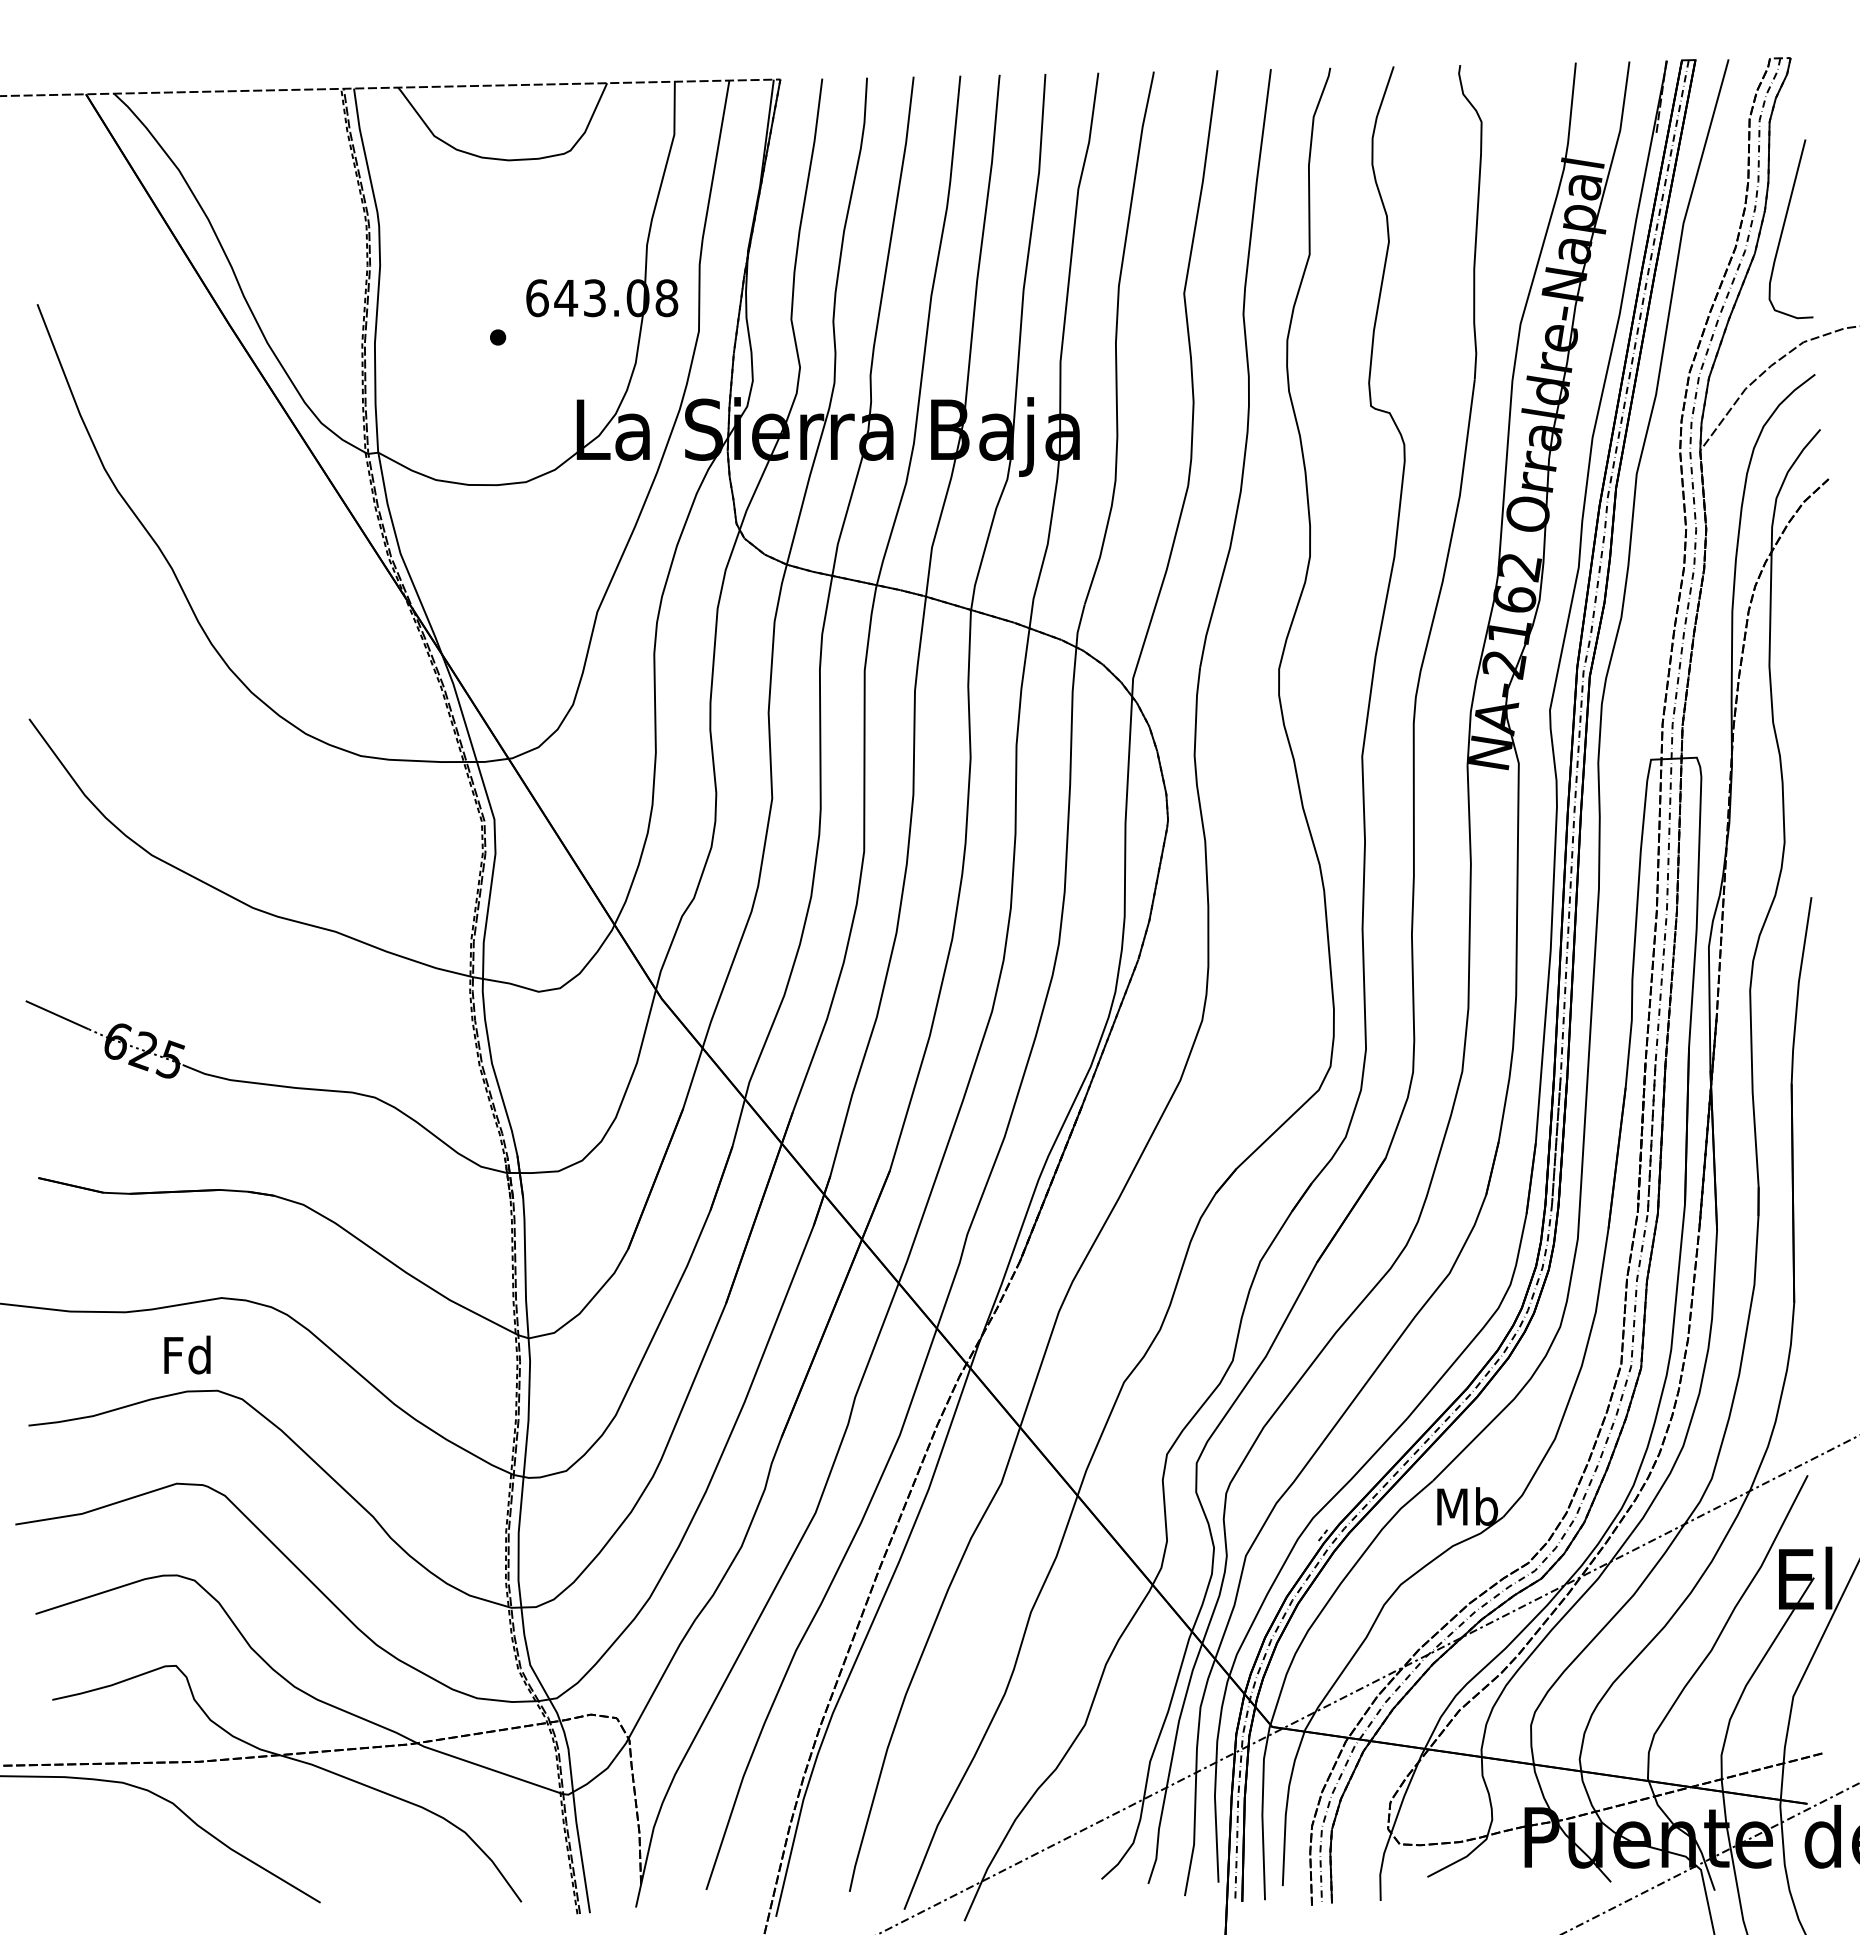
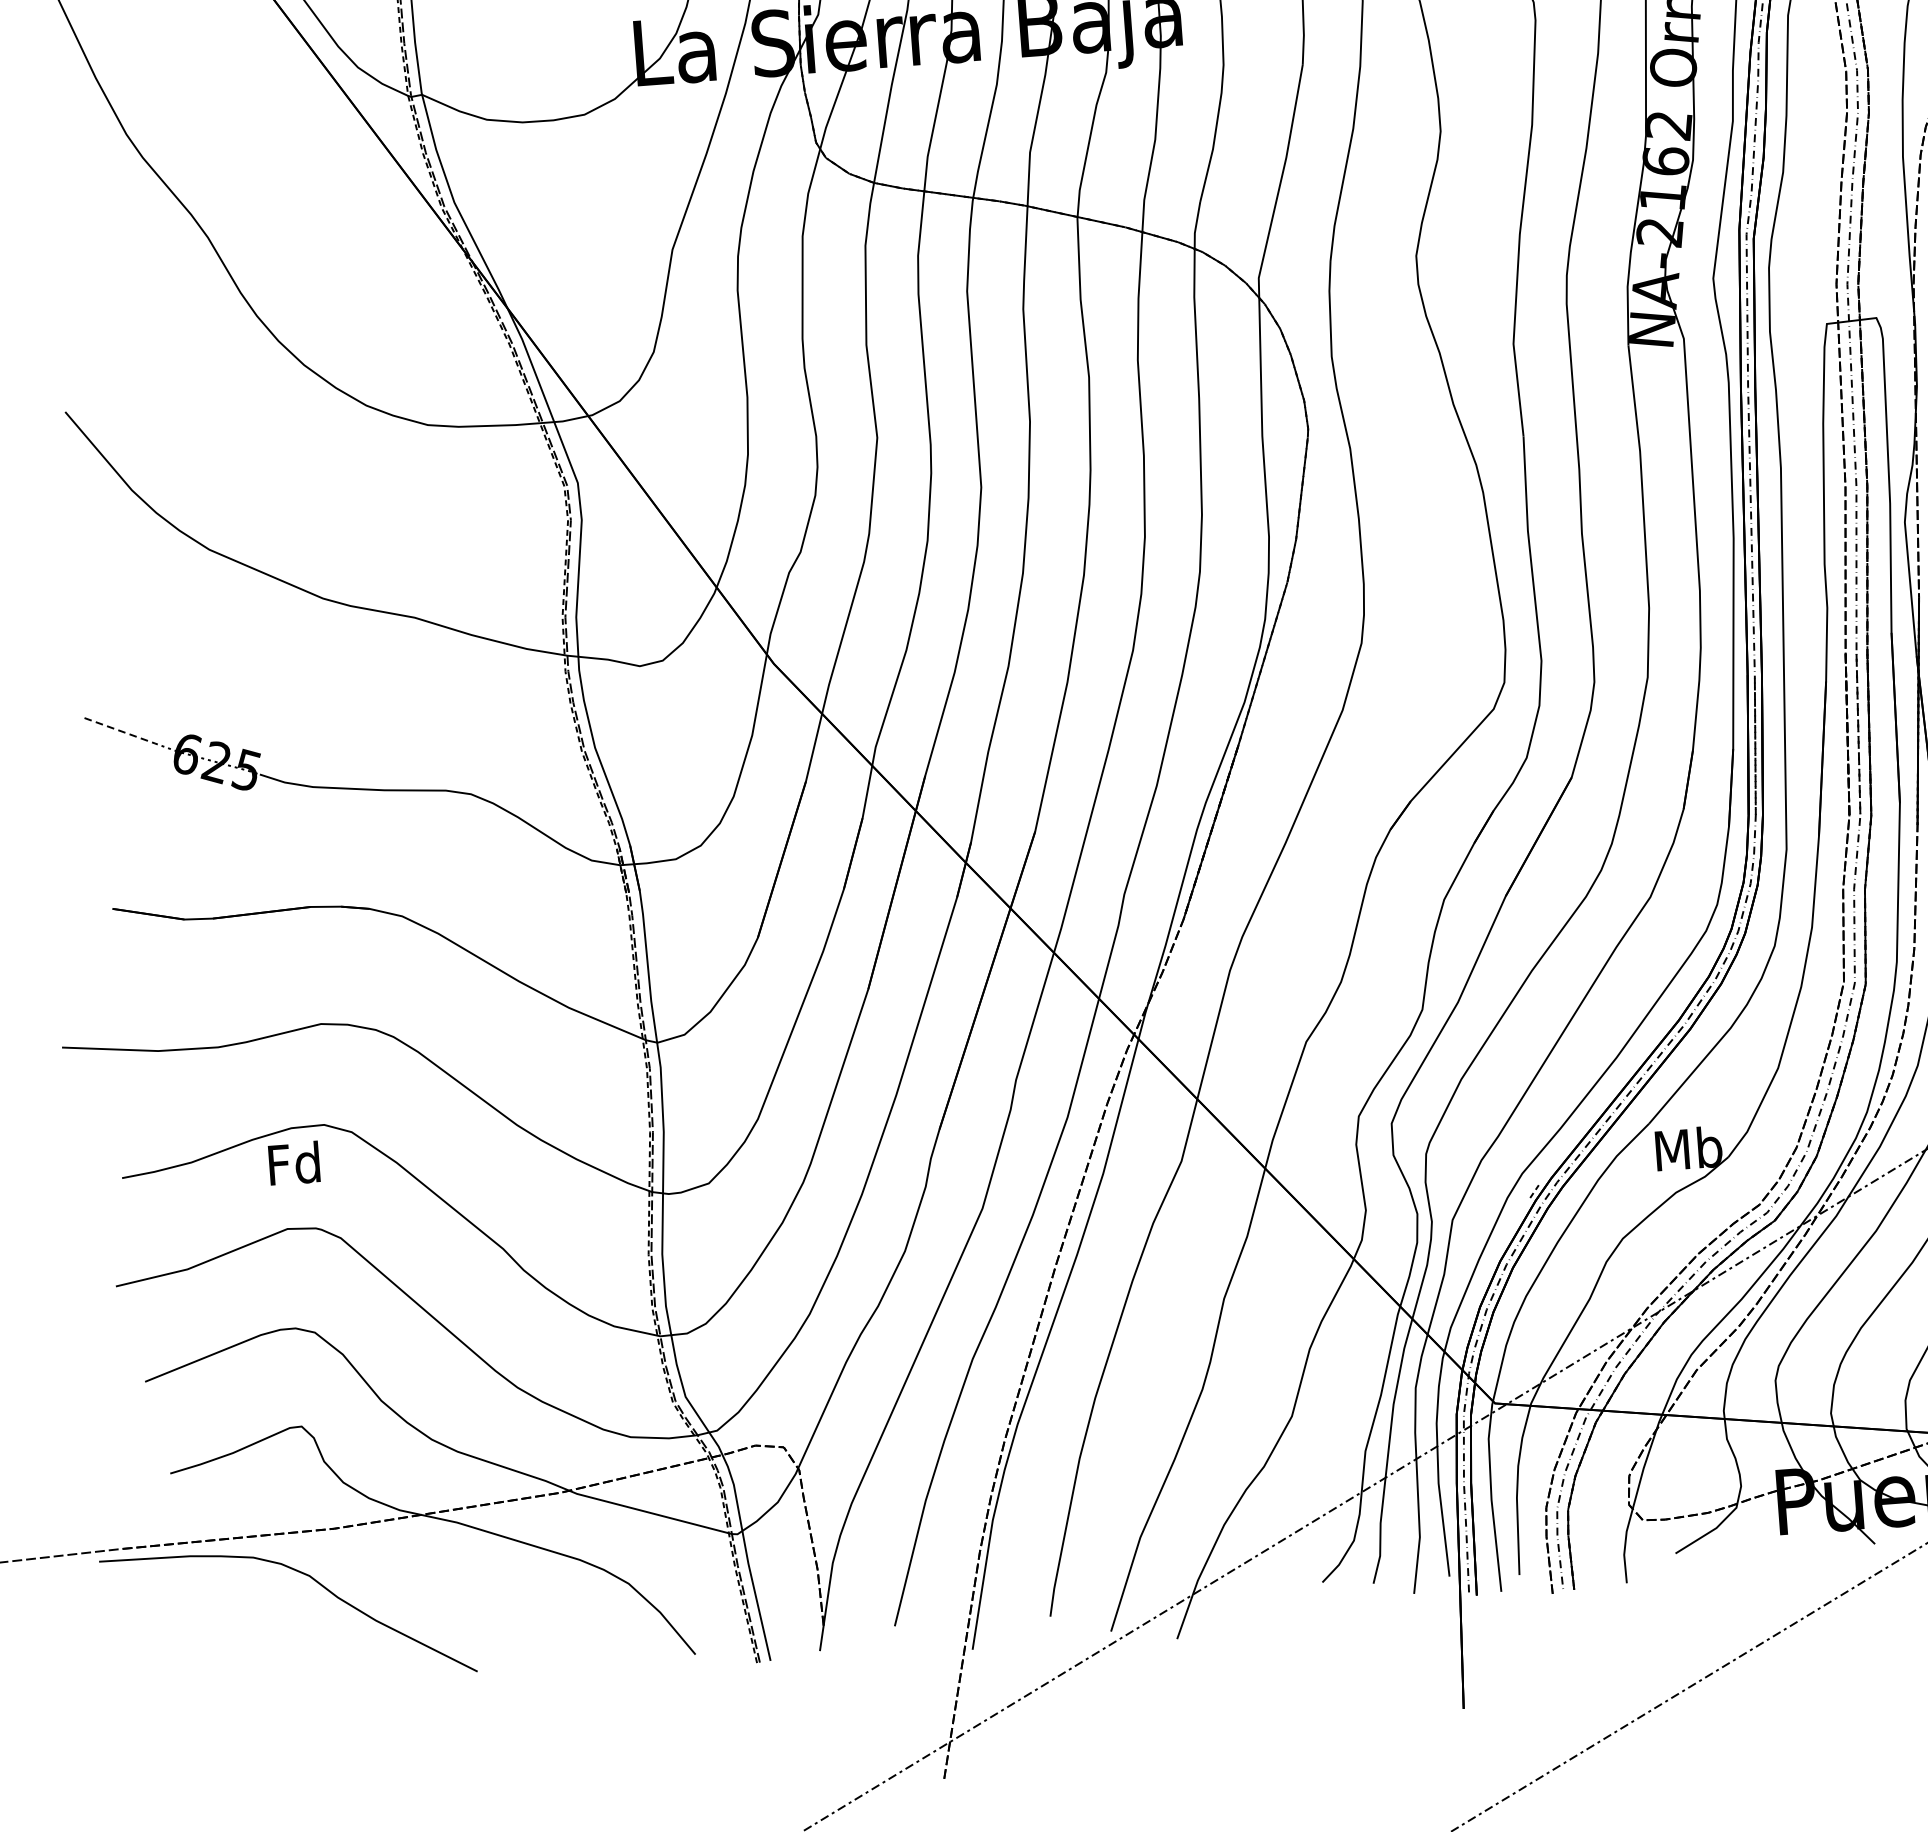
line: (57, 1015) -> (120, 731), solid -> dashed
text: (187, 1354) -> (294, 1162), moved

